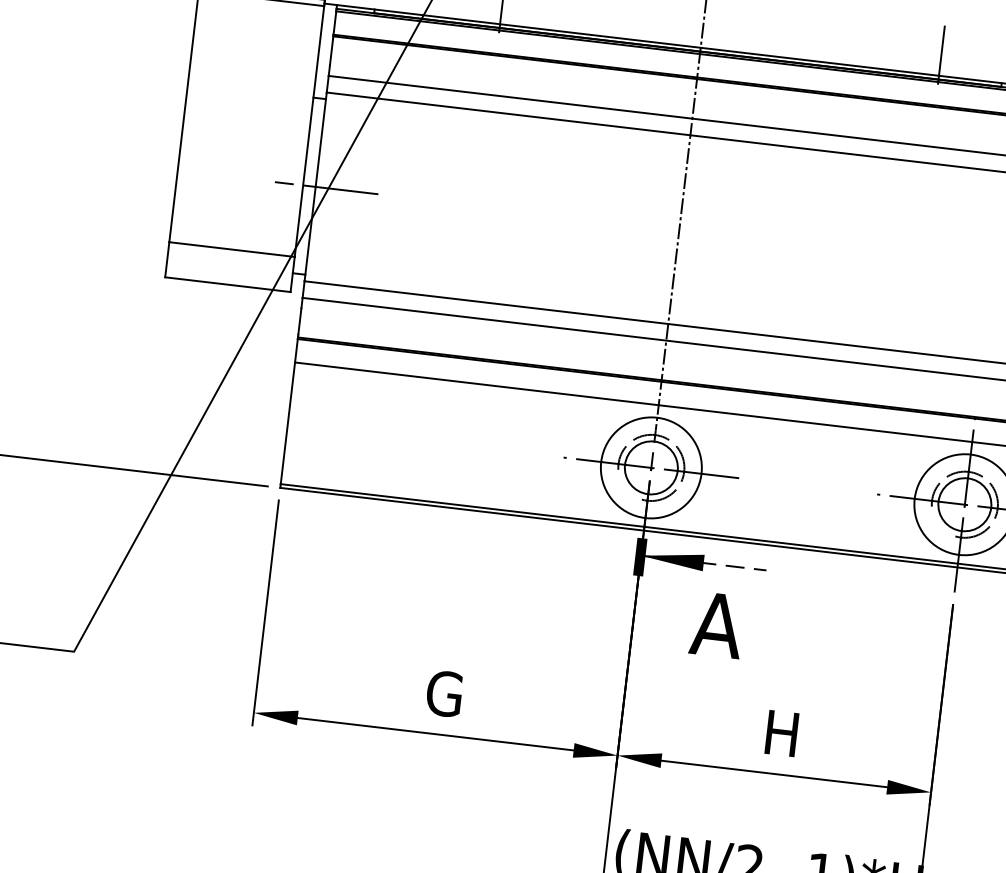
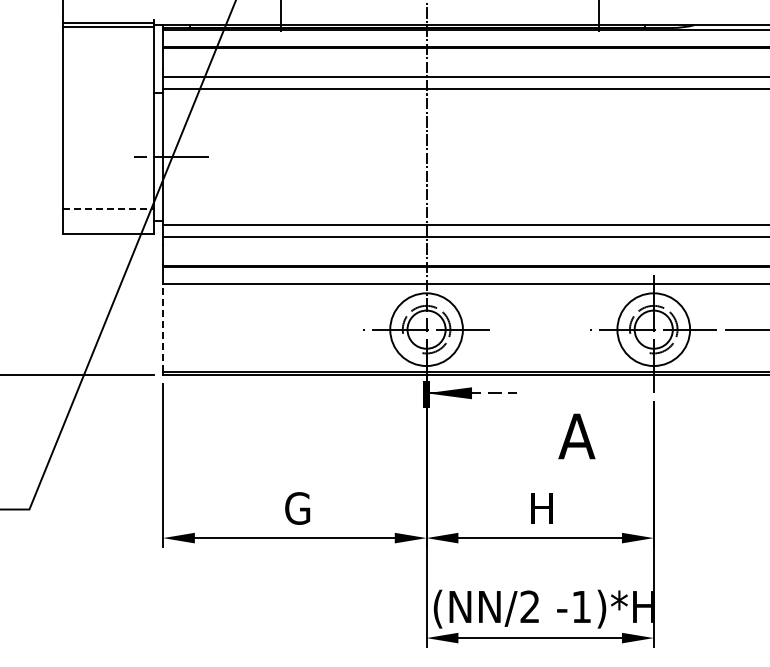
line: (233, 249) -> (109, 208), solid -> dashed
line: (288, 422) -> (163, 327), solid -> dashed
text: (716, 625) -> (576, 436), moved

